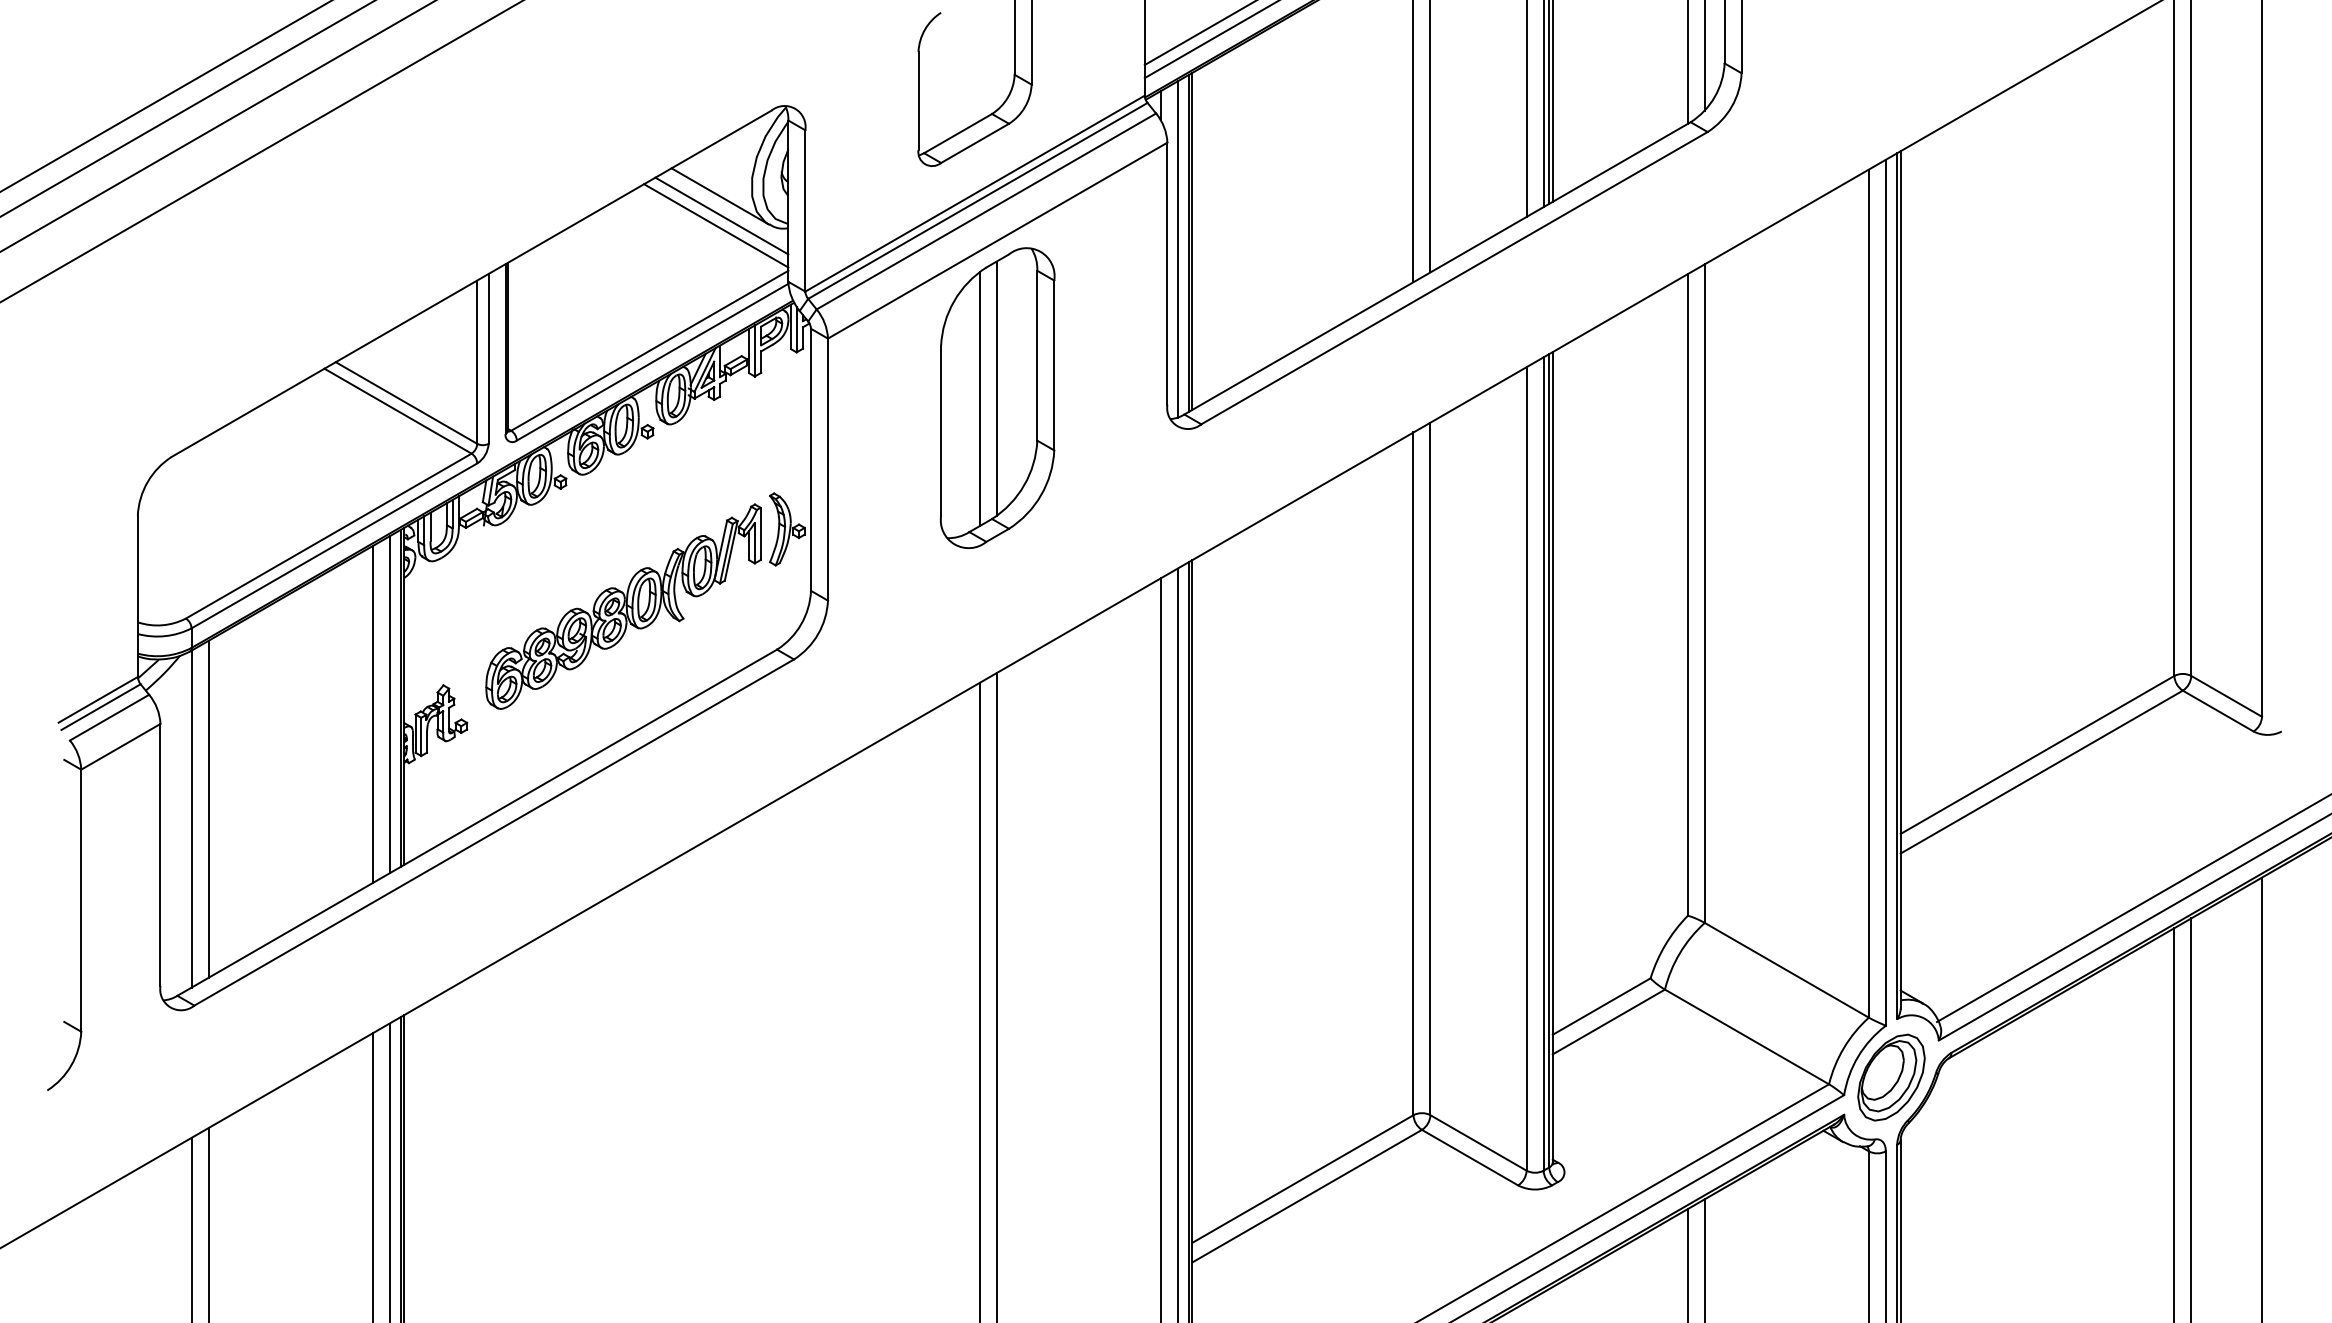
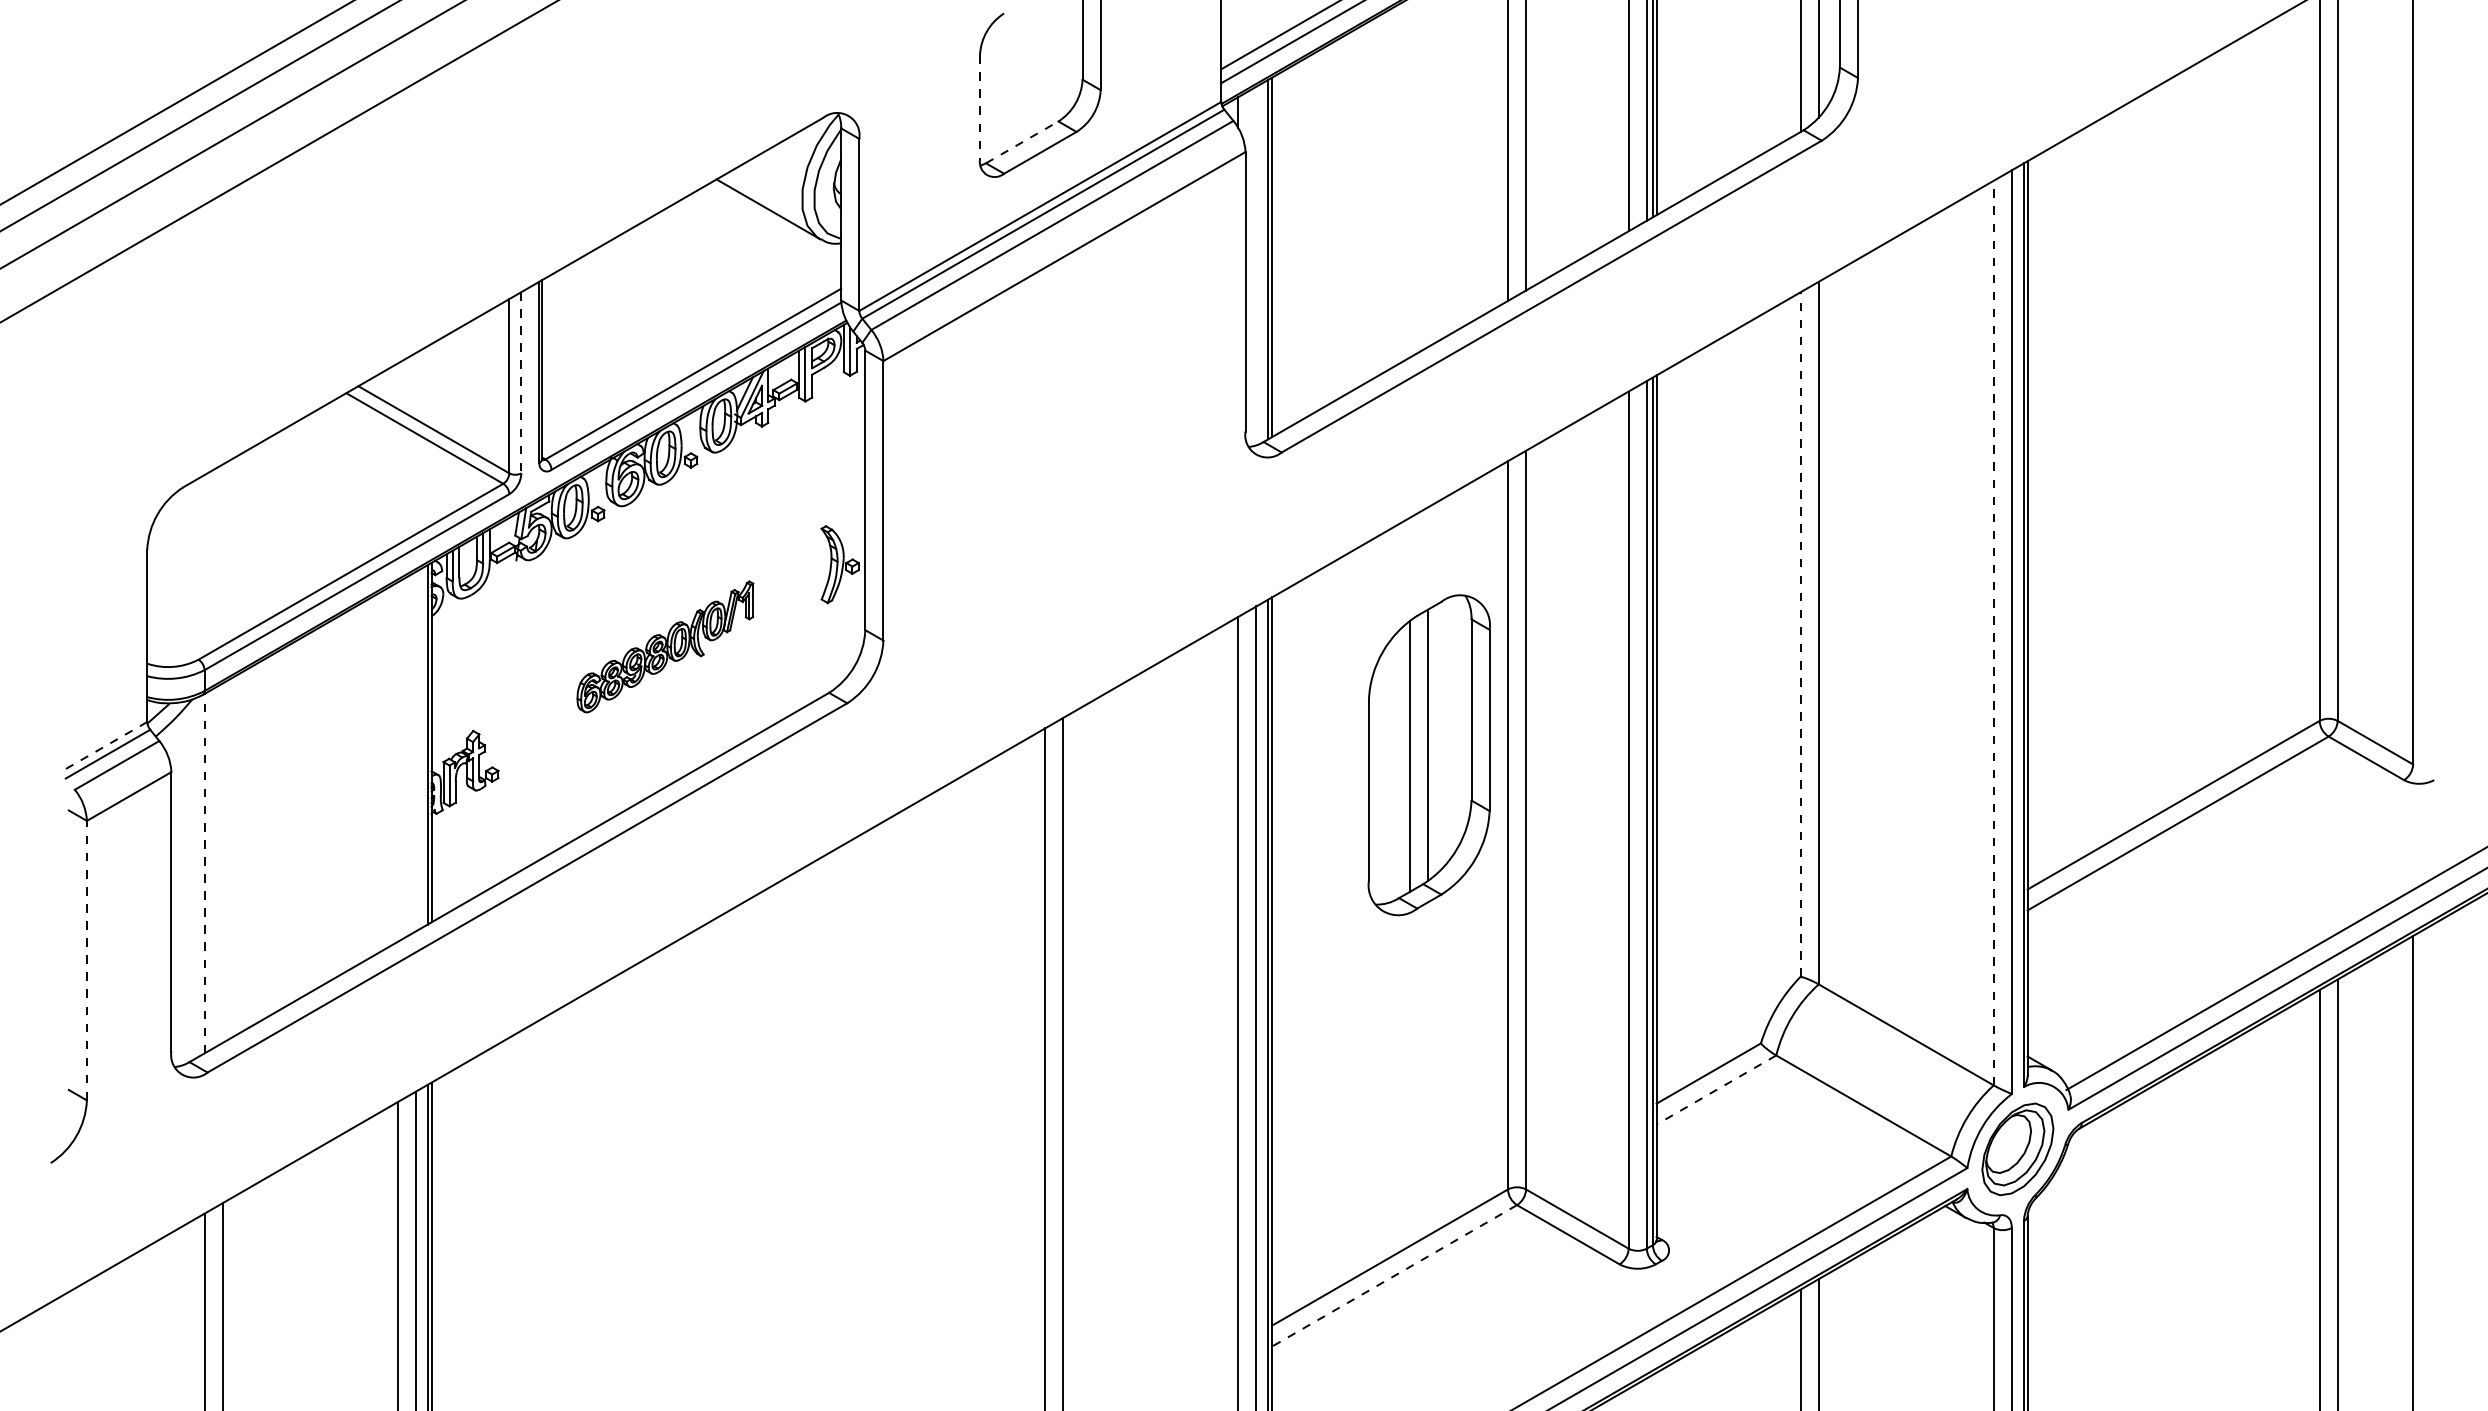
line: (918, 100) -> (979, 107), solid -> dashed
line: (958, 133) -> (1022, 142), solid -> dashed
line: (721, 215) -> (769, 229), removed
line: (716, 225) -> (764, 240), removed
line: (1177, 249) -> (1256, 266), removed
line: (488, 358) -> (521, 382), solid -> dashed
part: (997, 398) -> (1429, 755), moved
line: (1868, 593) -> (1993, 632), solid -> dashed
line: (1687, 594) -> (1800, 634), solid -> dashed
part: (623, 606) -> (665, 646), size x0.6
line: (98, 699) -> (105, 746), solid -> dashed
line: (389, 704) -> (415, 751), removed
line: (372, 714) -> (397, 762), removed
line: (208, 808) -> (222, 862), removed
line: (191, 818) -> (204, 872), solid -> dashed
line: (81, 900) -> (87, 960), solid -> dashed
line: (1608, 1022) -> (1716, 1090), solid -> dashed
line: (1307, 1196) -> (1394, 1276), solid -> dashed

